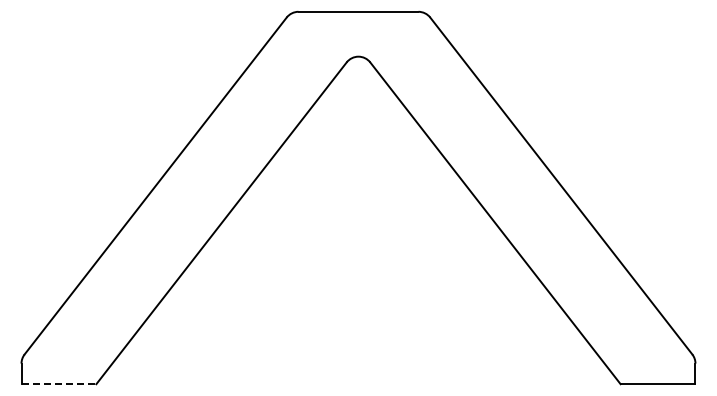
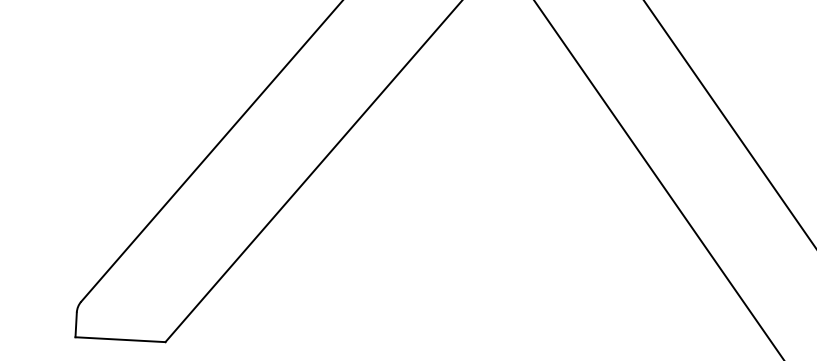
line: (59, 384) -> (121, 340), dashed -> solid

